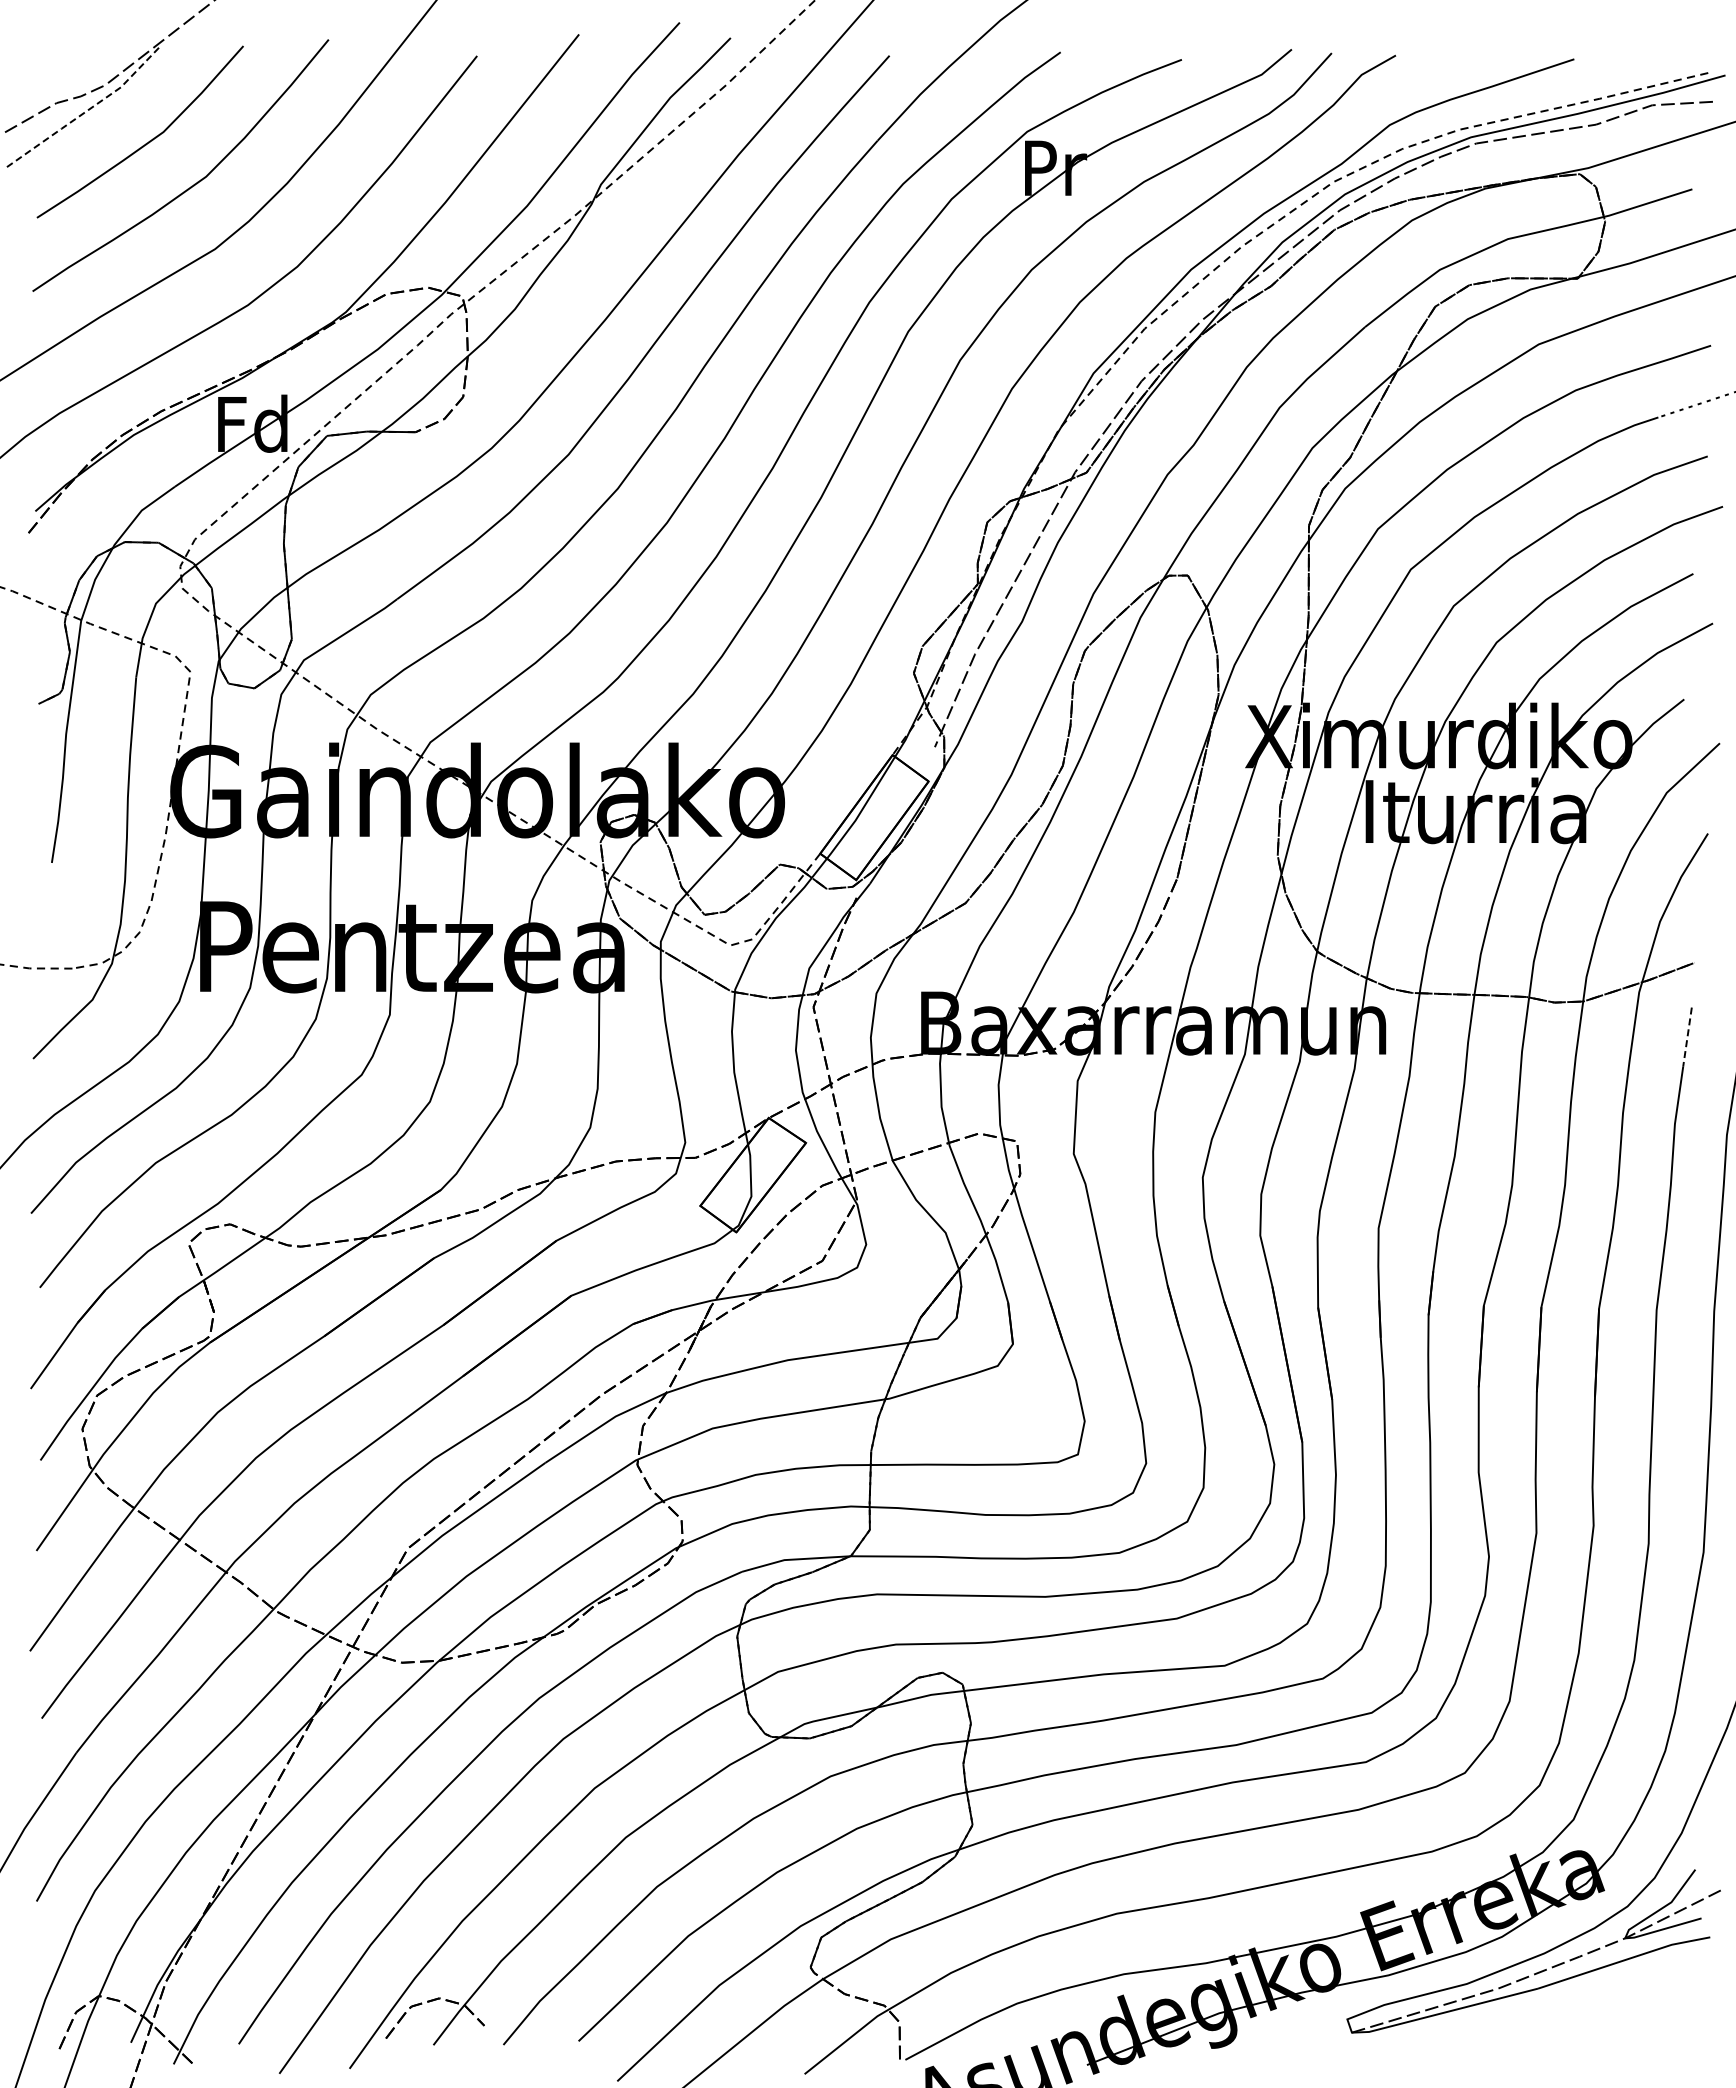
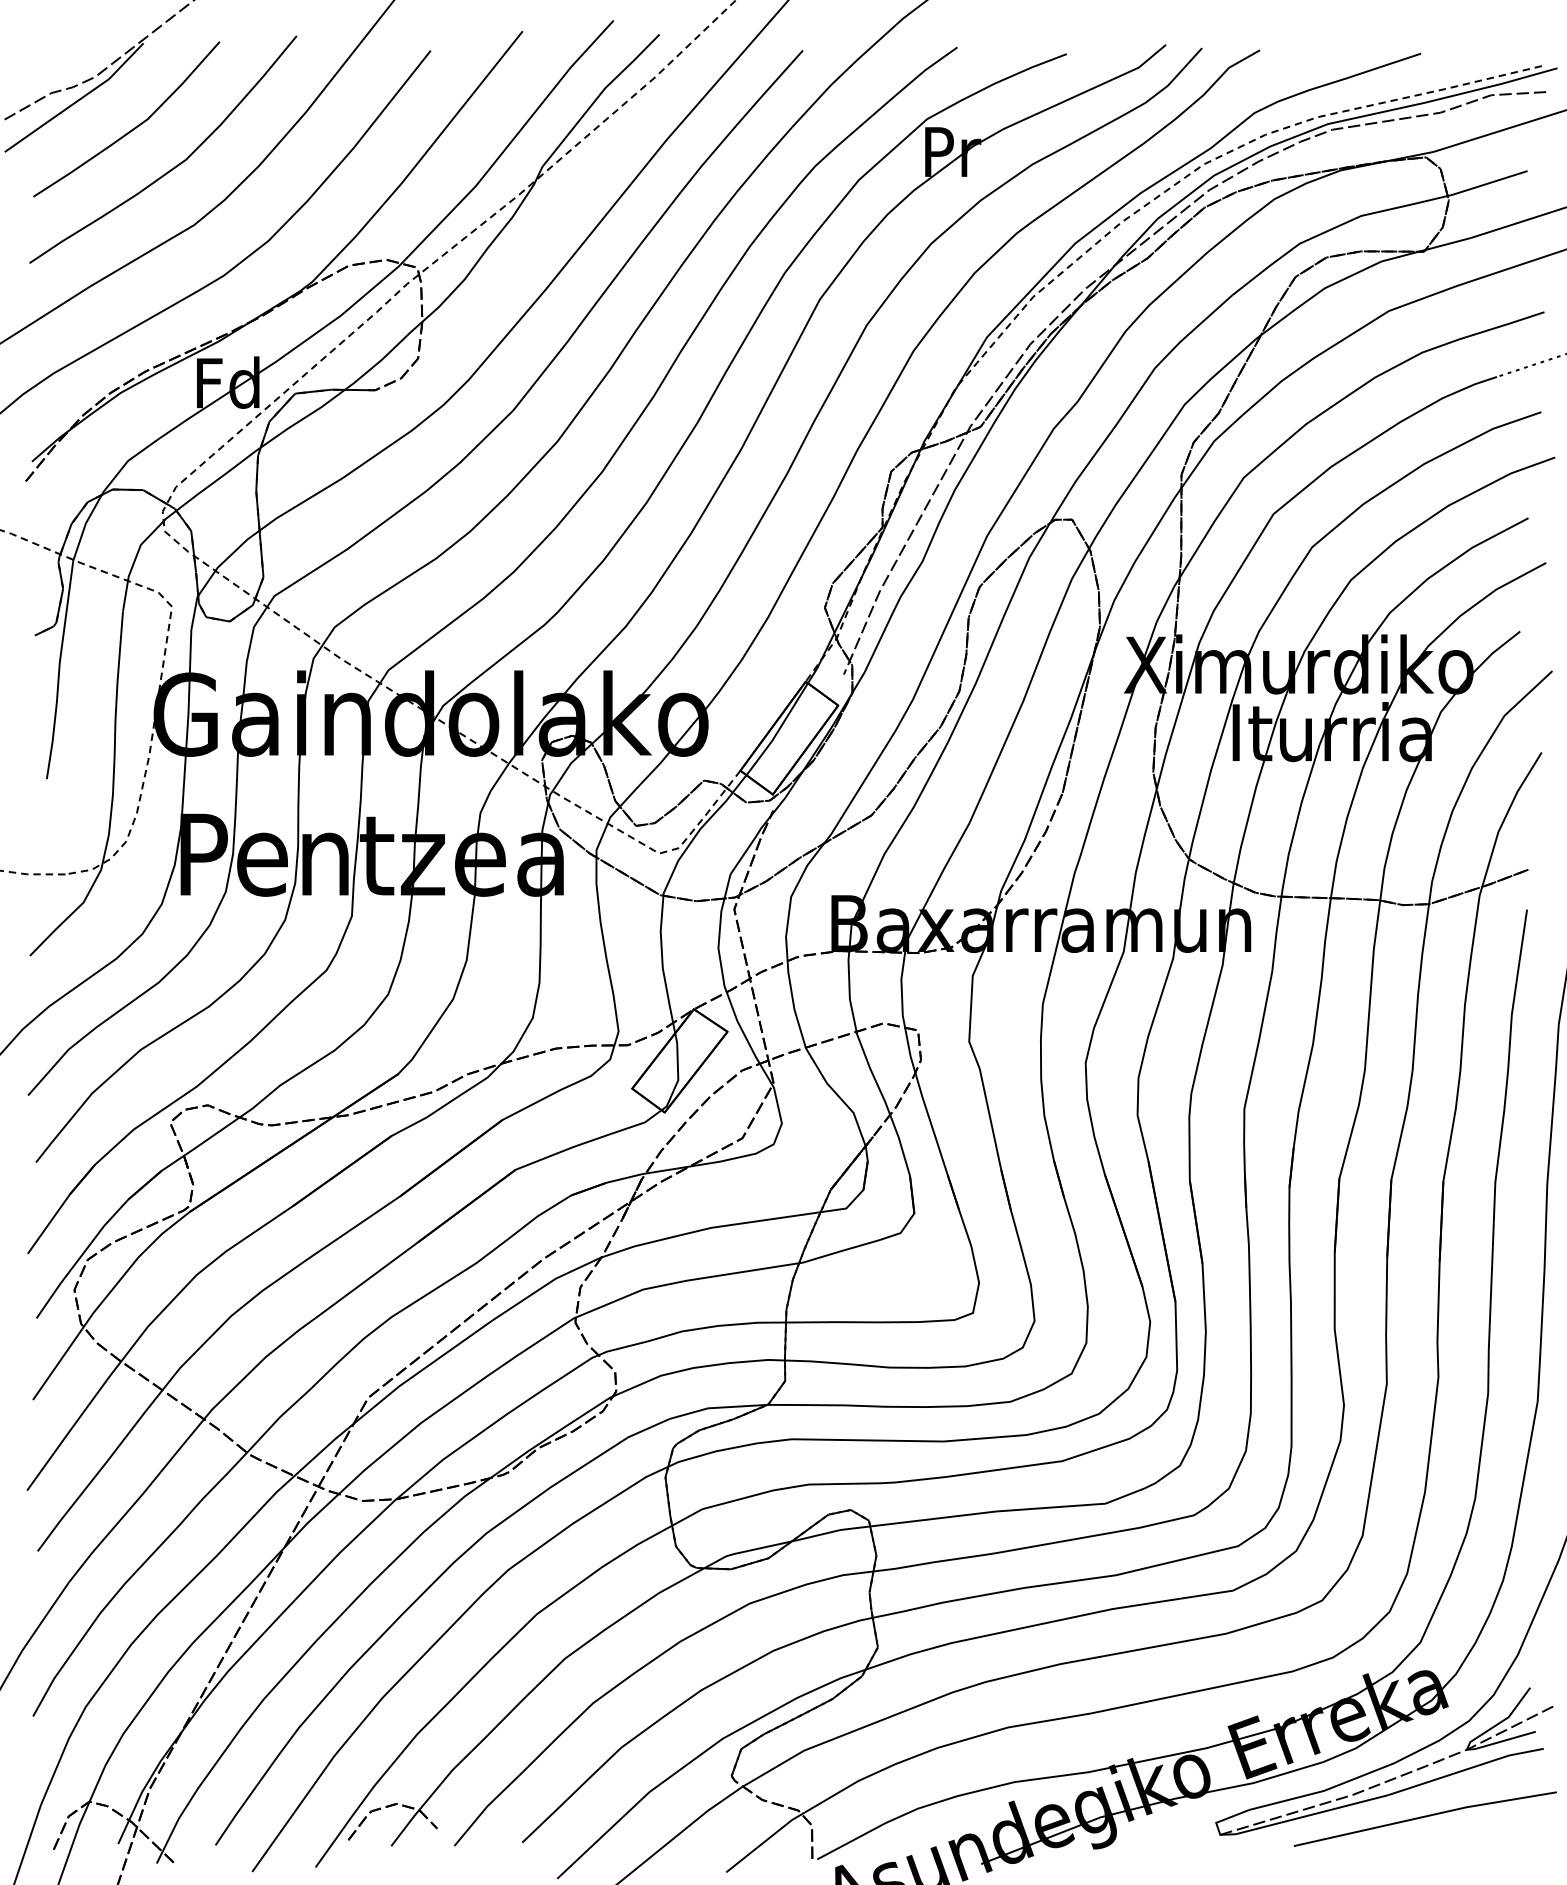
line: (85, 112) -> (77, 101), dashed -> solid
line: (1687, 1037) -> (1523, 936), dashed -> solid
line: (1578, 2013) -> (1424, 1817), added

